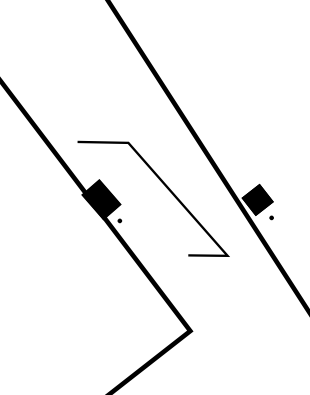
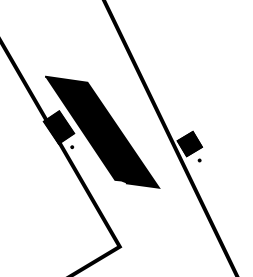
fill: (152, 198) -> (101, 131), added

